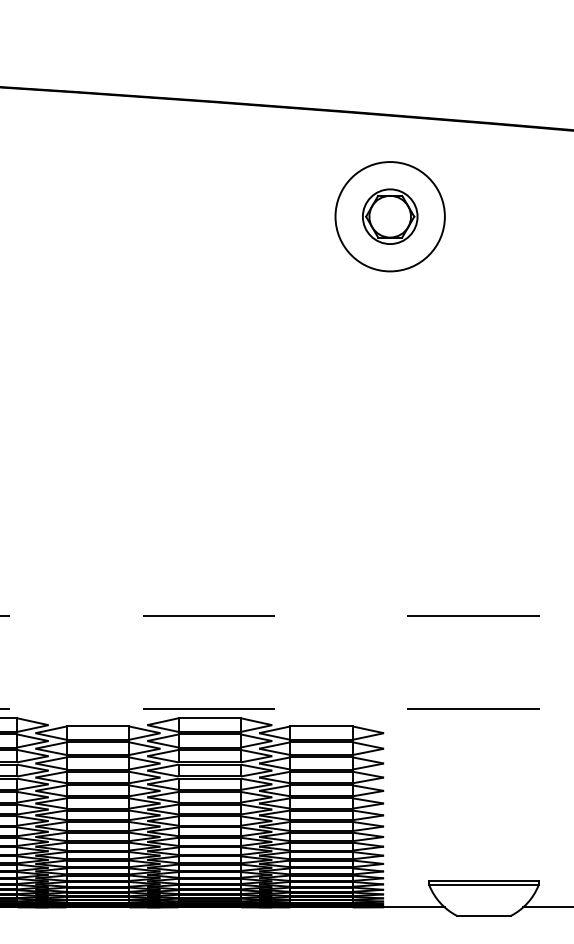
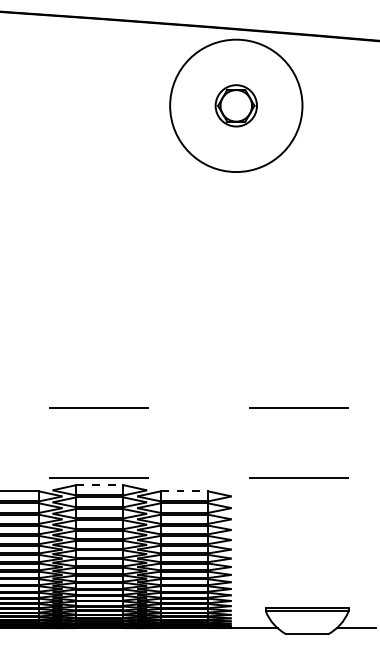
circle: (389, 216) -> (235, 105), size x1.6
line: (210, 718) -> (100, 485), solid -> dashed
line: (322, 726) -> (185, 491), solid -> dashed

